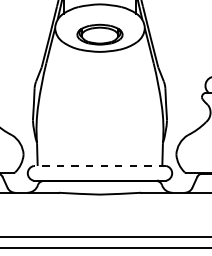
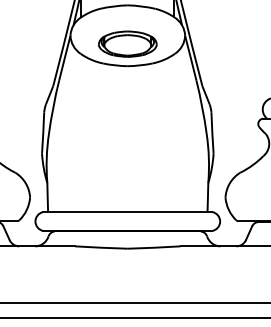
line: (99, 165) -> (127, 211), dashed -> solid

